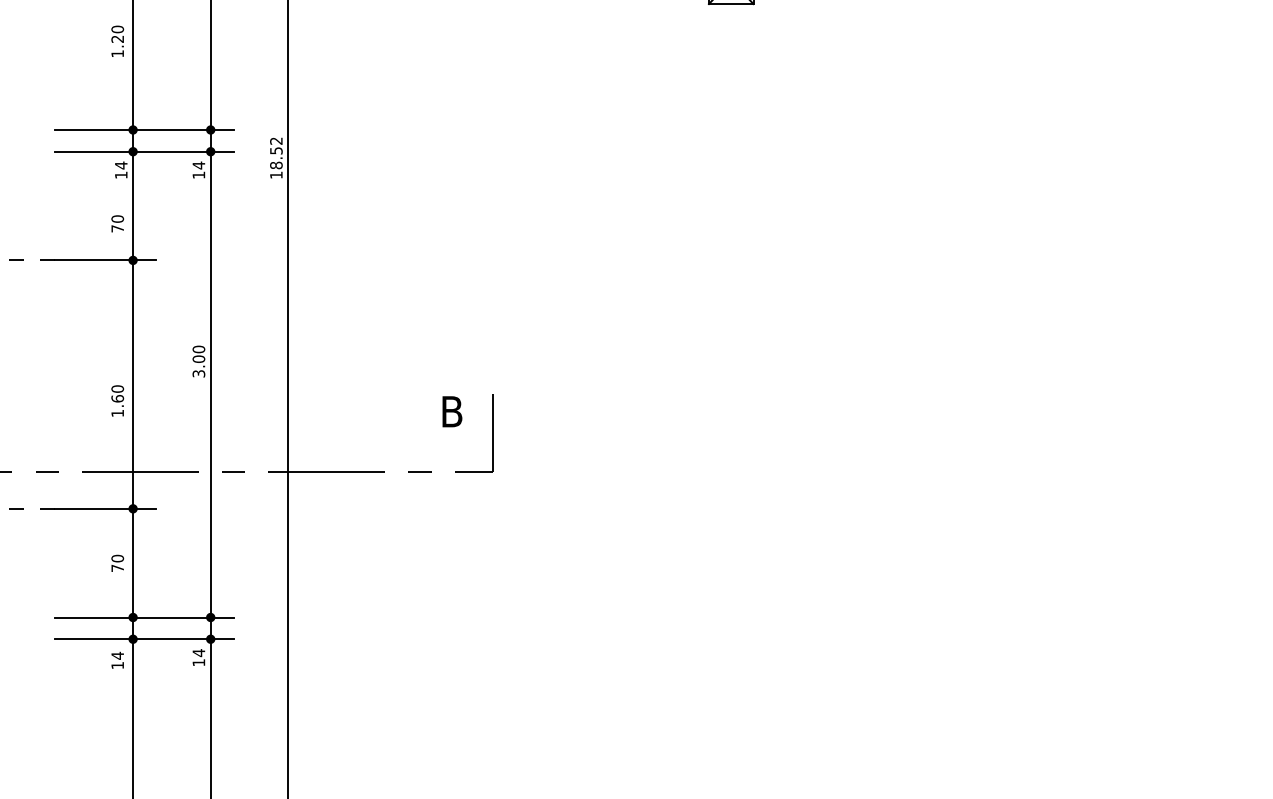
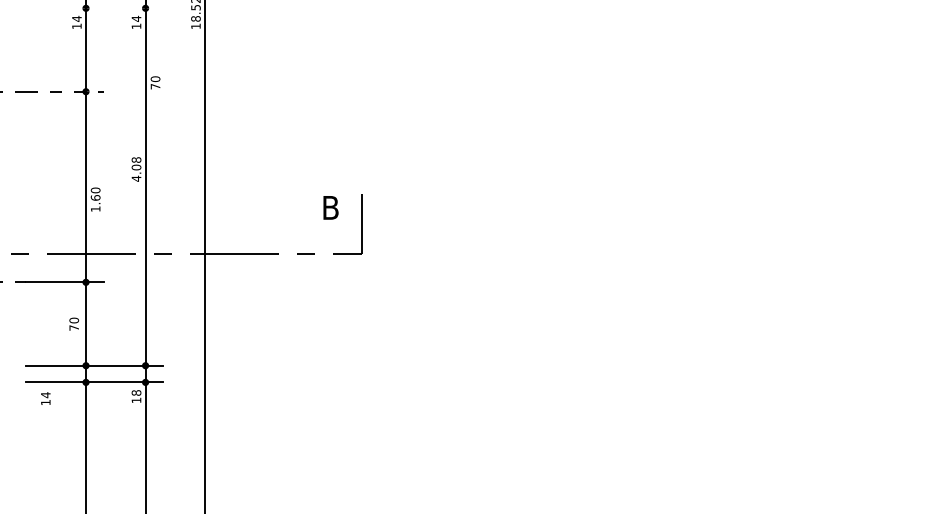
line: (144, 151) -> (94, 8), removed
text: (117, 223) -> (155, 82), moved
line: (106, 260) -> (65, 91), solid -> dashed
text: (198, 361) -> (136, 169), 3.00 -> 4.08
text: (117, 400) -> (95, 199), moved
text: (198, 653) -> (136, 393), 14 -> 18
text: (117, 659) -> (45, 397), moved

